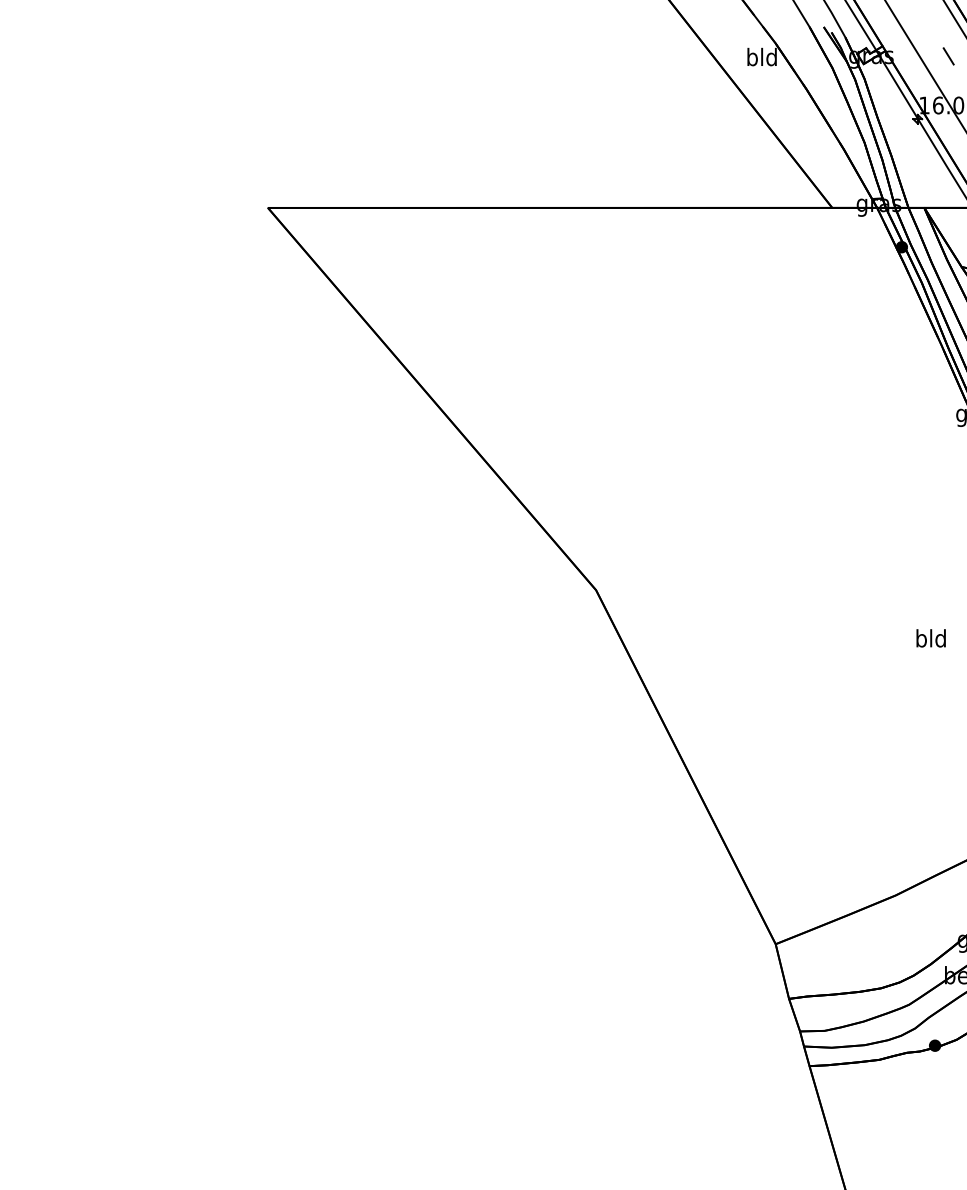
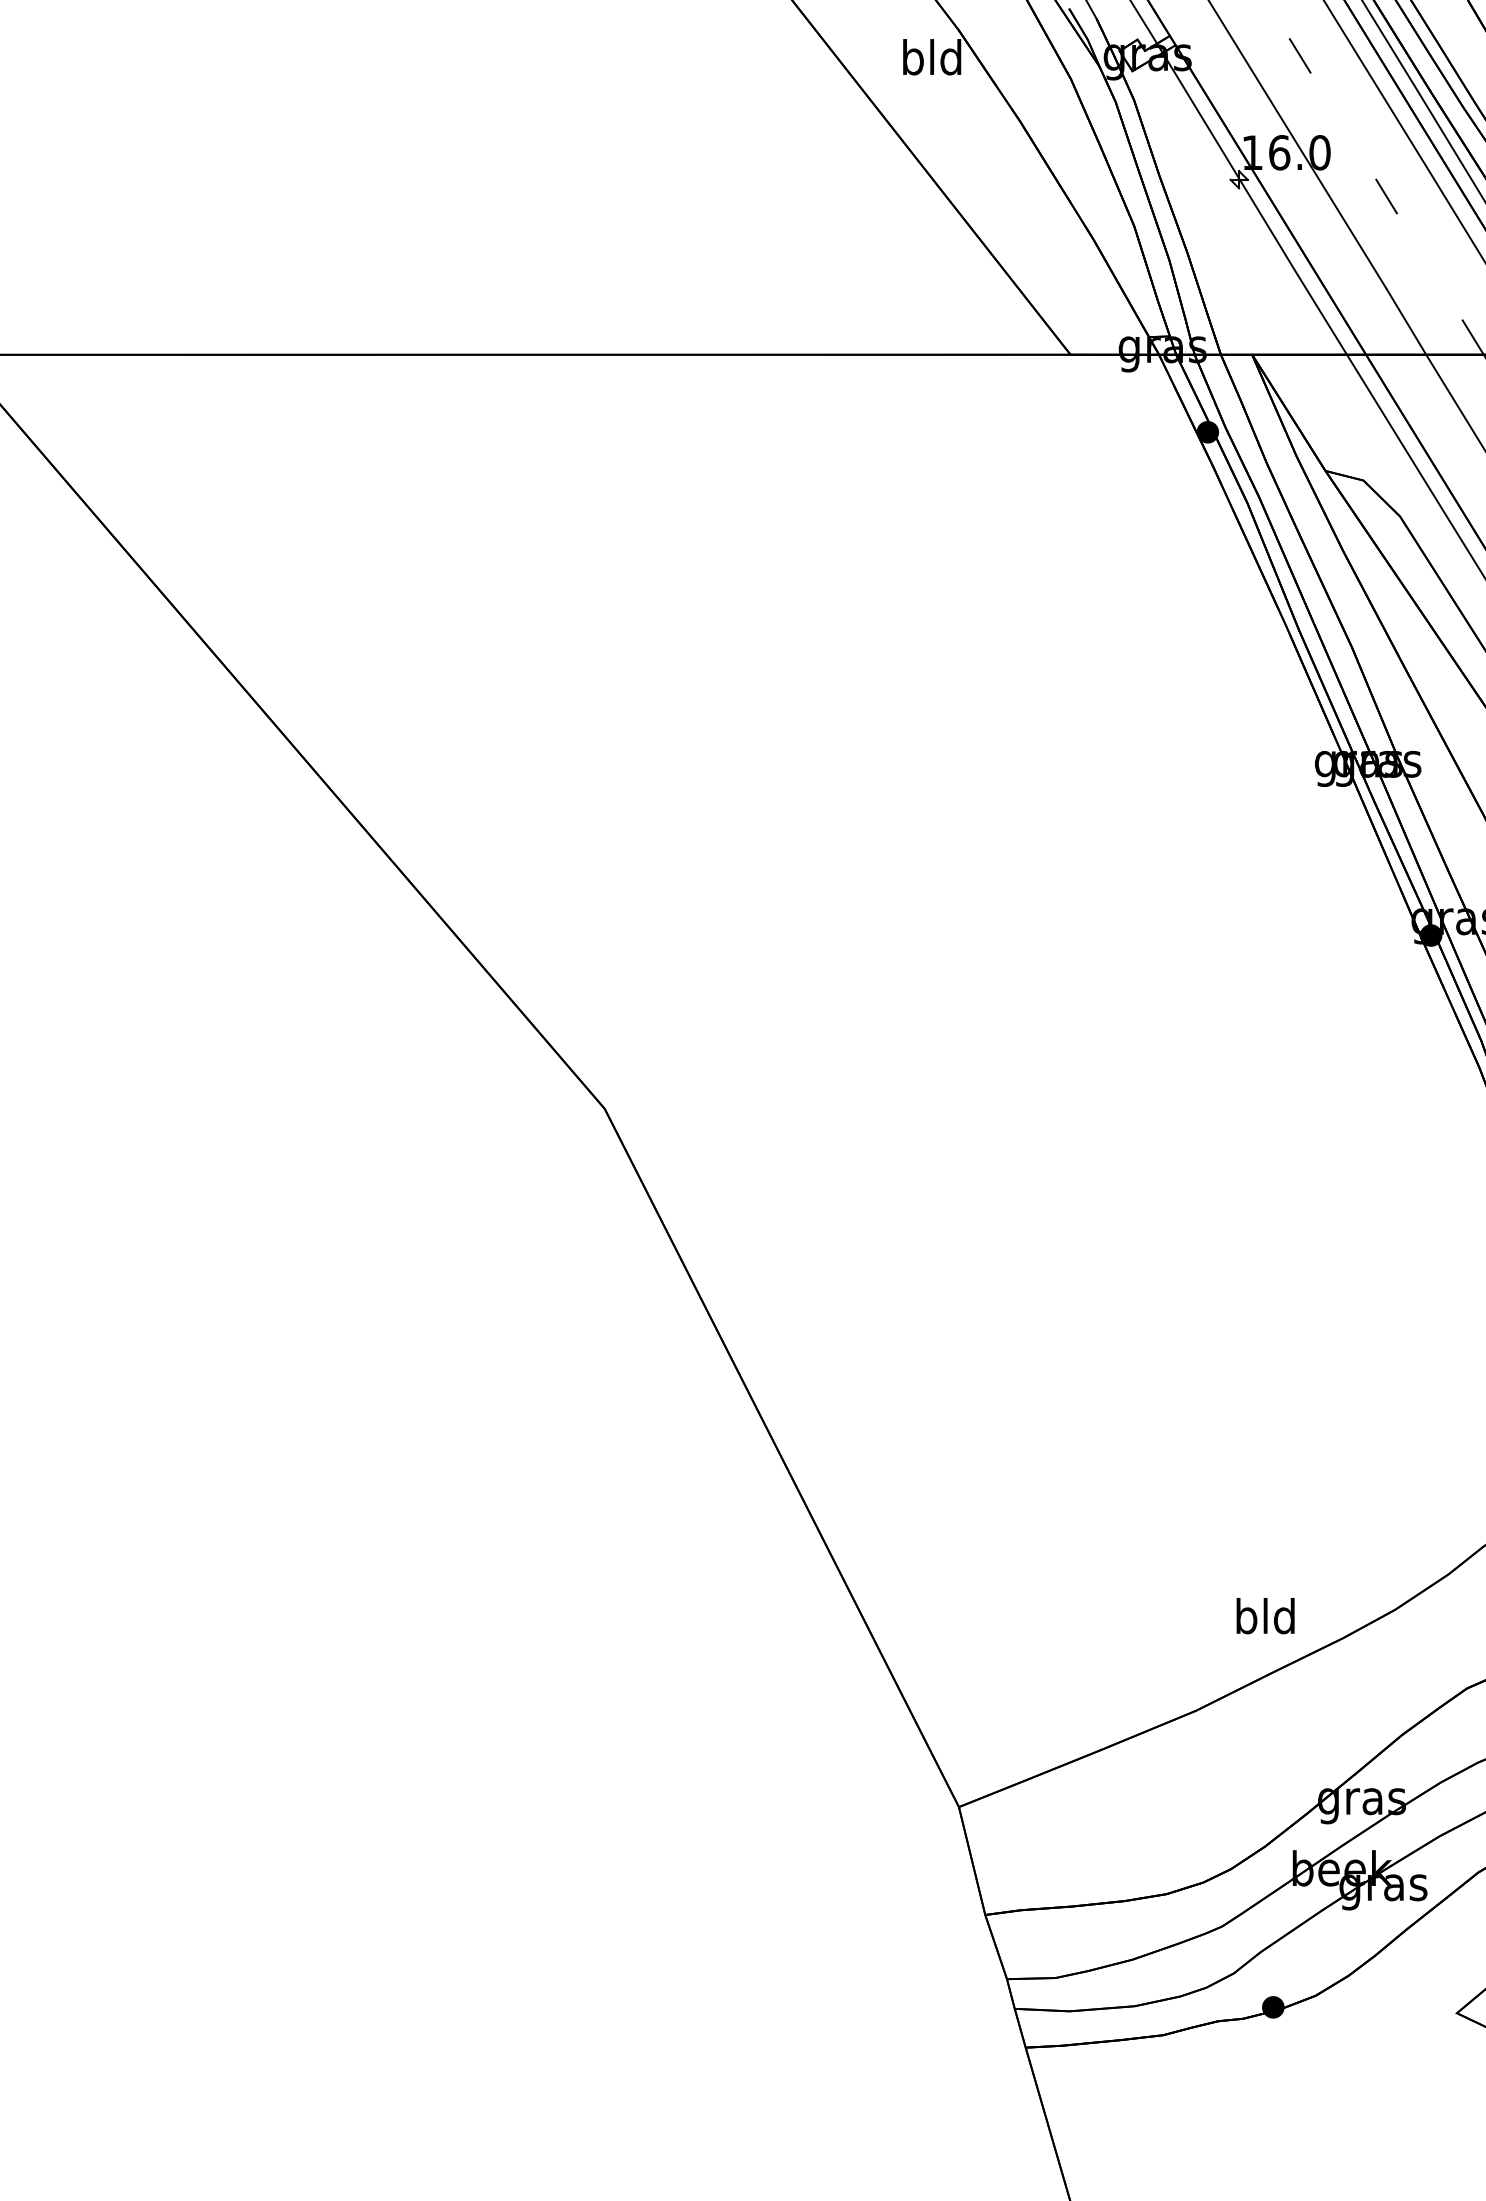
text: (930, 638) -> (1264, 1616), moved

